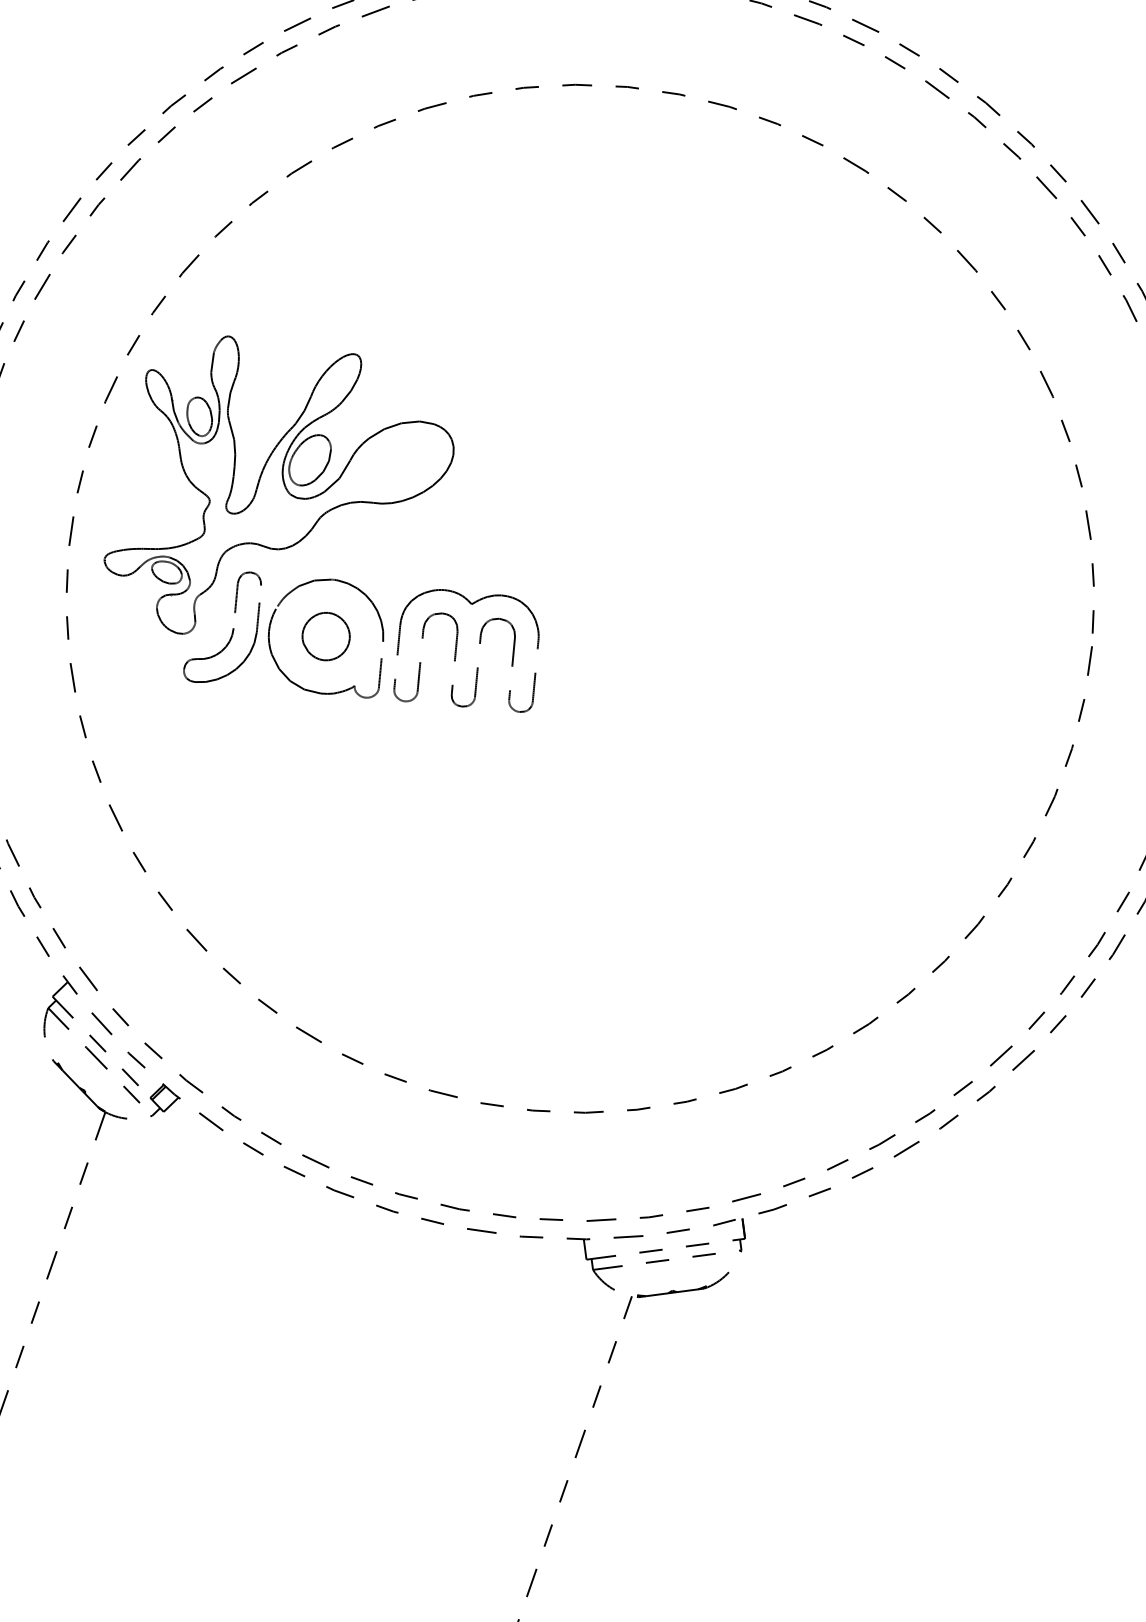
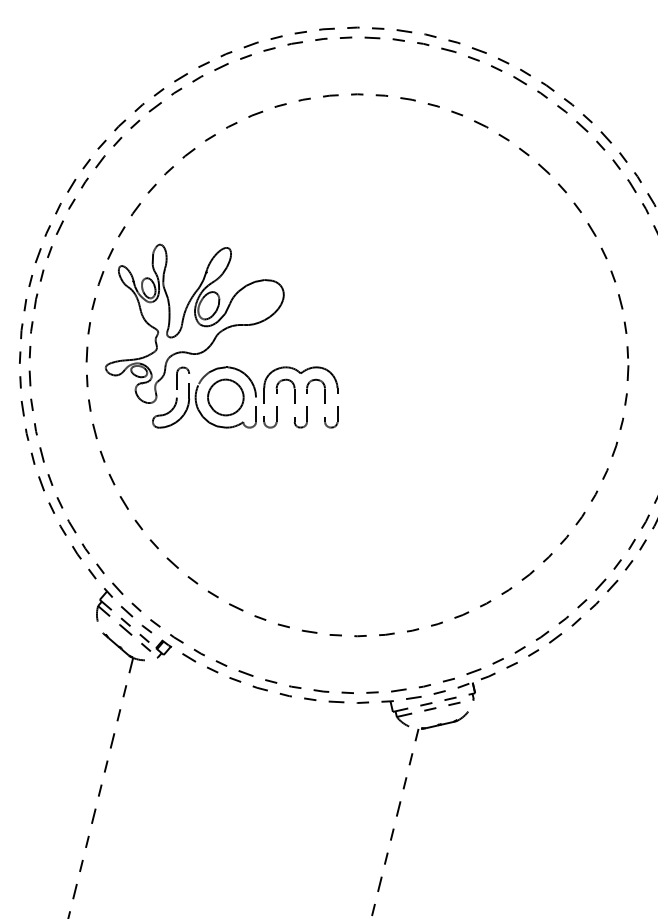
part: (325, 636) -> (225, 397), size x1.43

